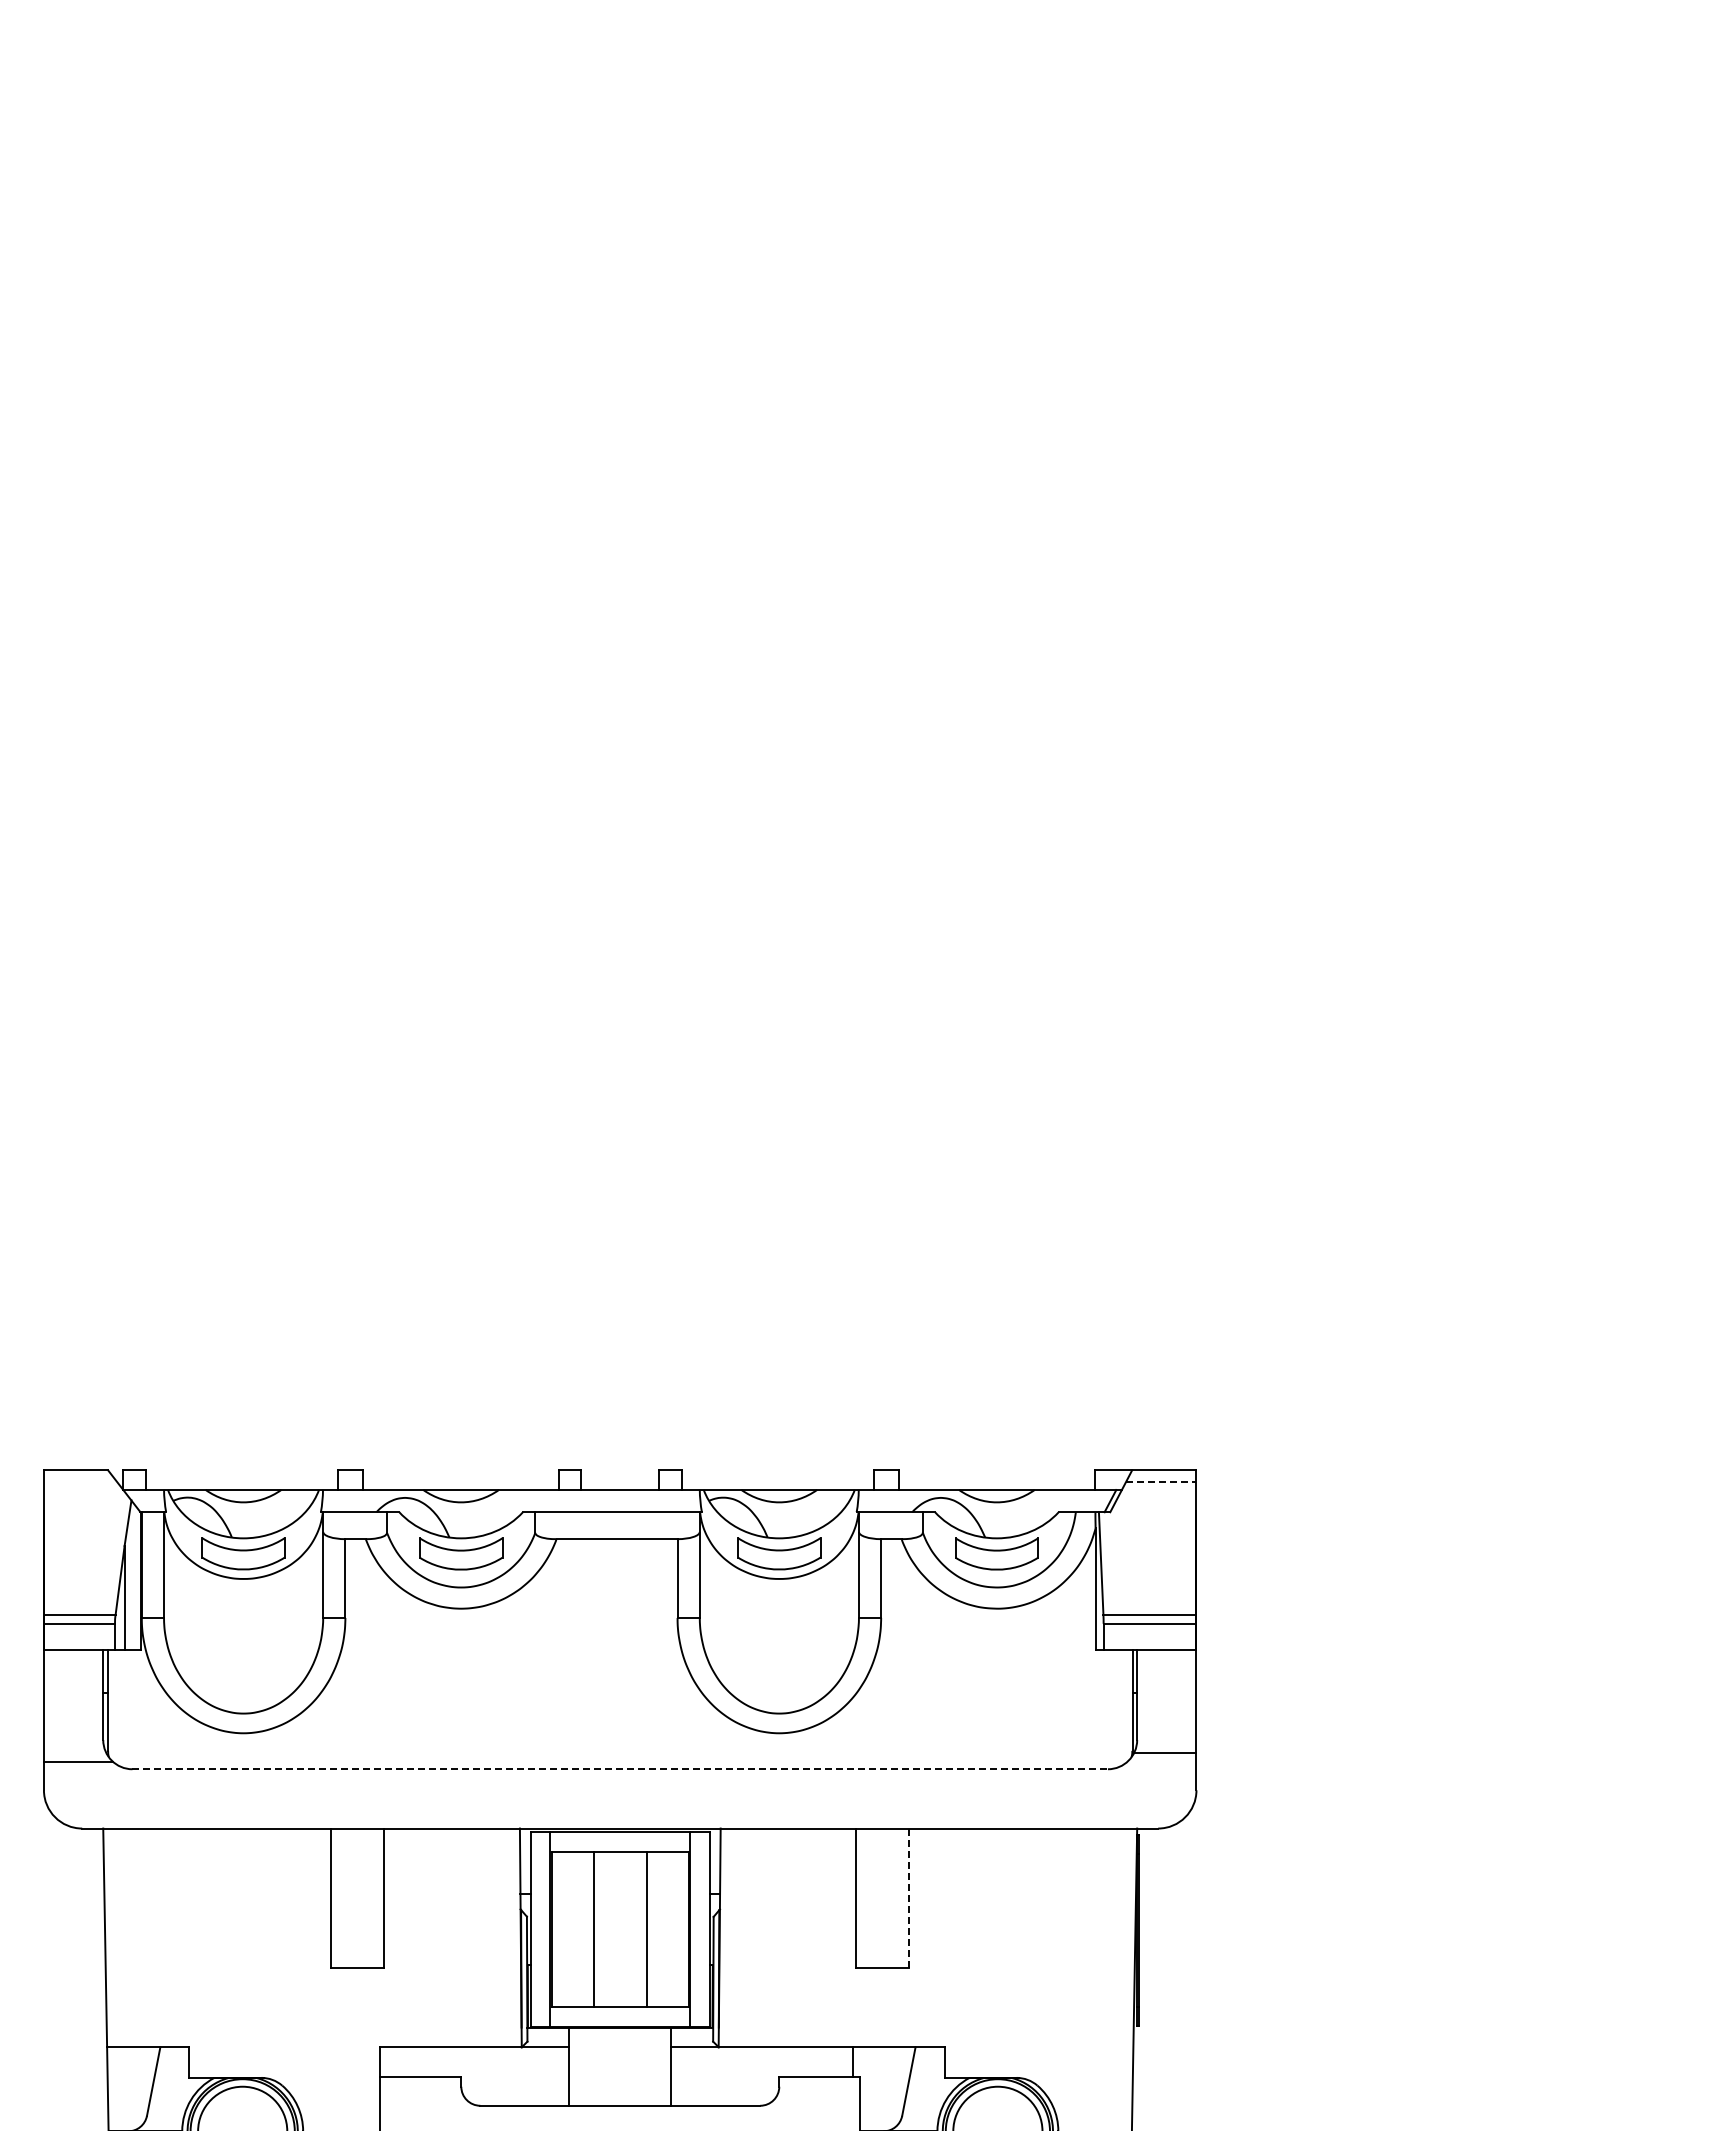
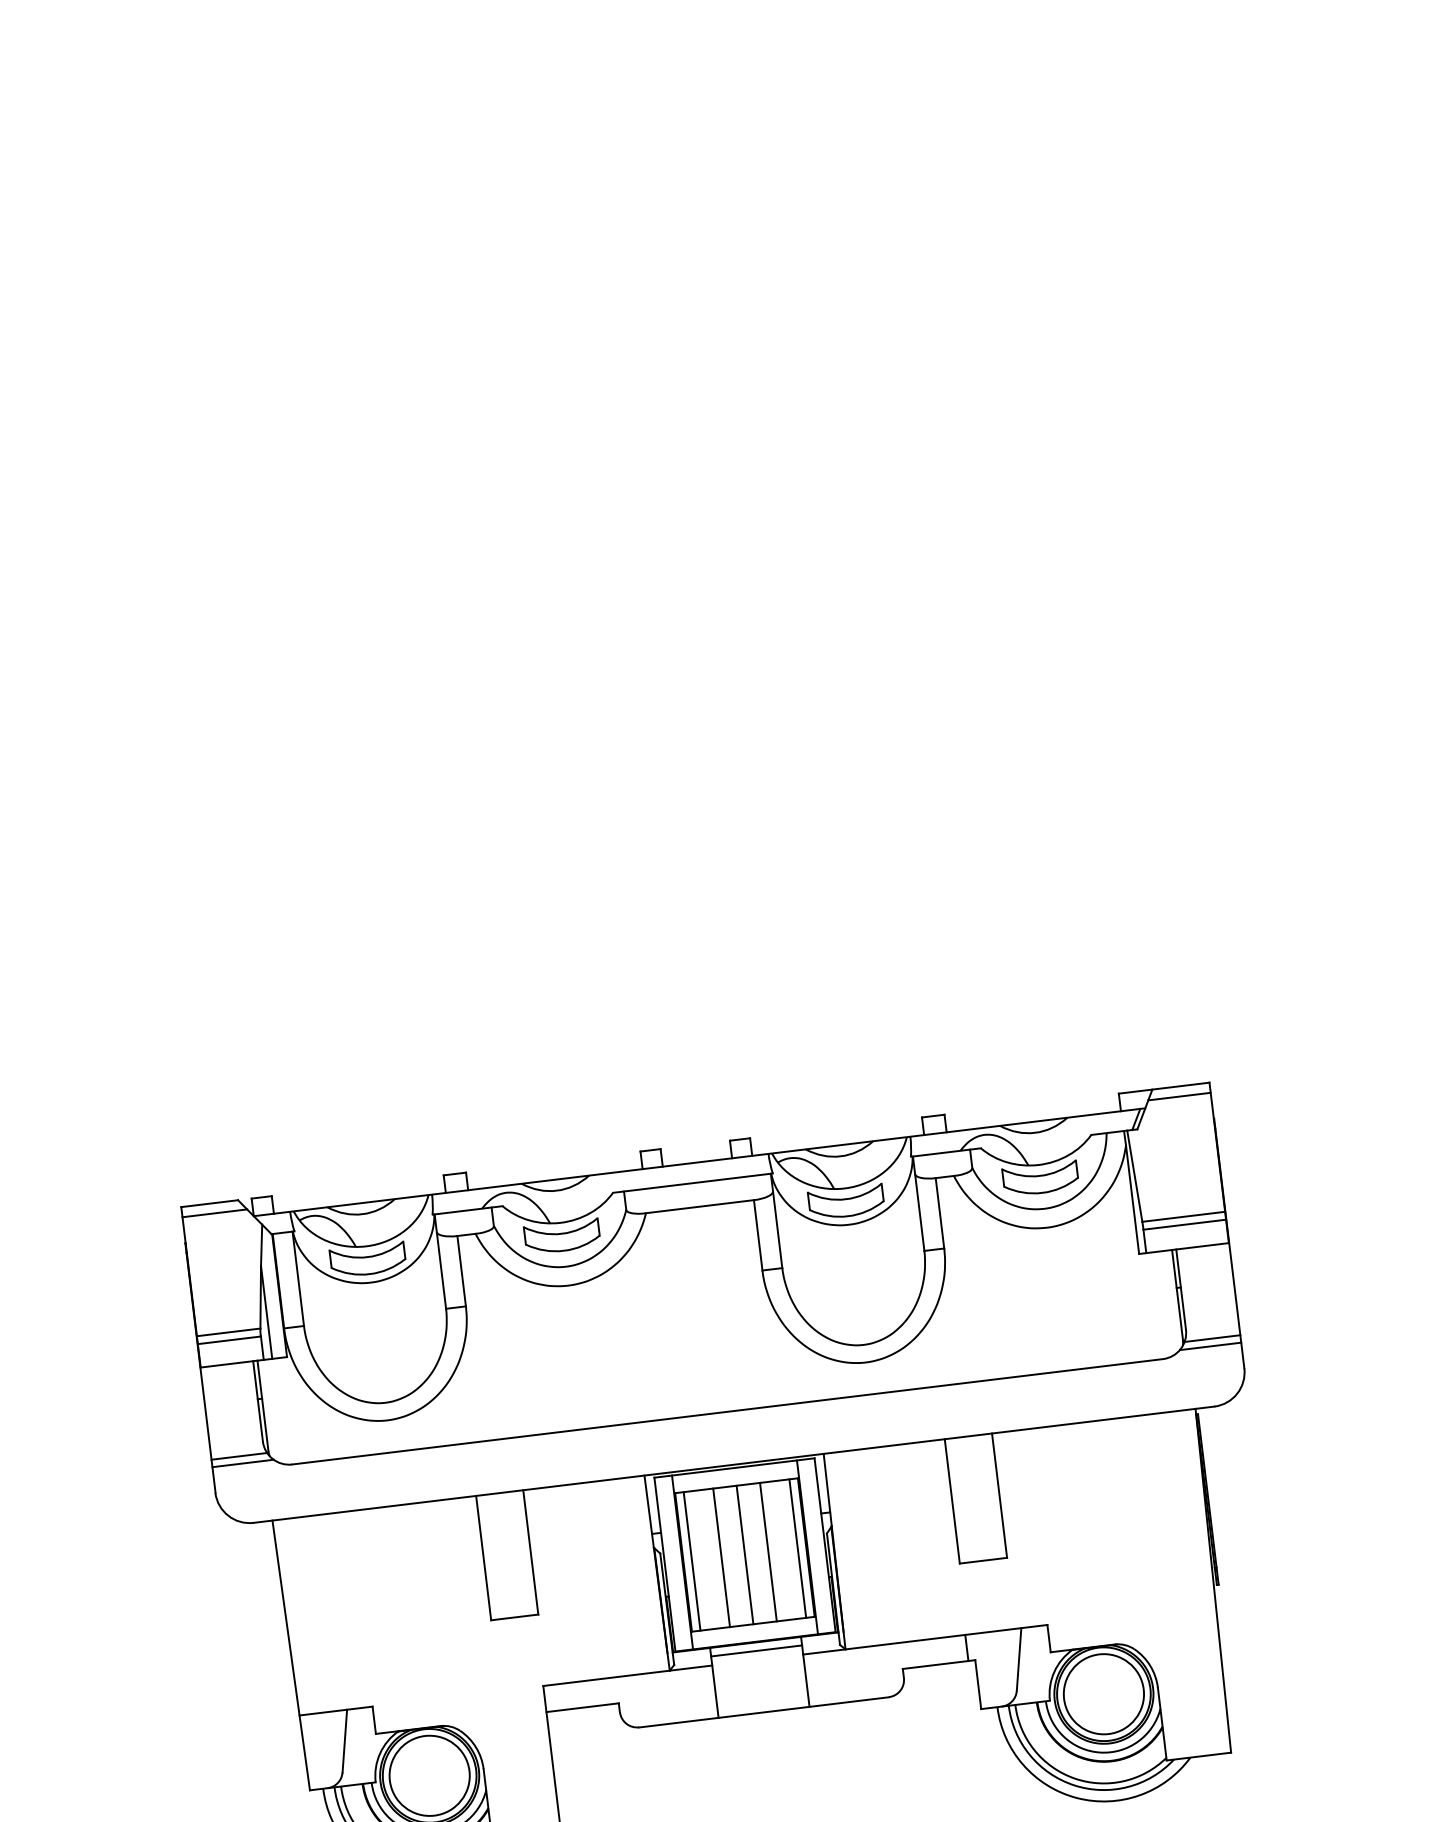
line: (80, 1481) -> (214, 1213), added
line: (1161, 1481) -> (1179, 1096), dashed -> solid
line: (75, 1753) -> (239, 1456), added
line: (1161, 1761) -> (1210, 1346), added
line: (620, 1769) -> (727, 1411), dashed -> solid
line: (909, 1898) -> (999, 1495), dashed -> solid
line: (561, 1929) -> (692, 1561), added
line: (620, 1929) -> (745, 1554), added
line: (679, 1929) -> (797, 1548), added
line: (620, 2037) -> (756, 1651), added

